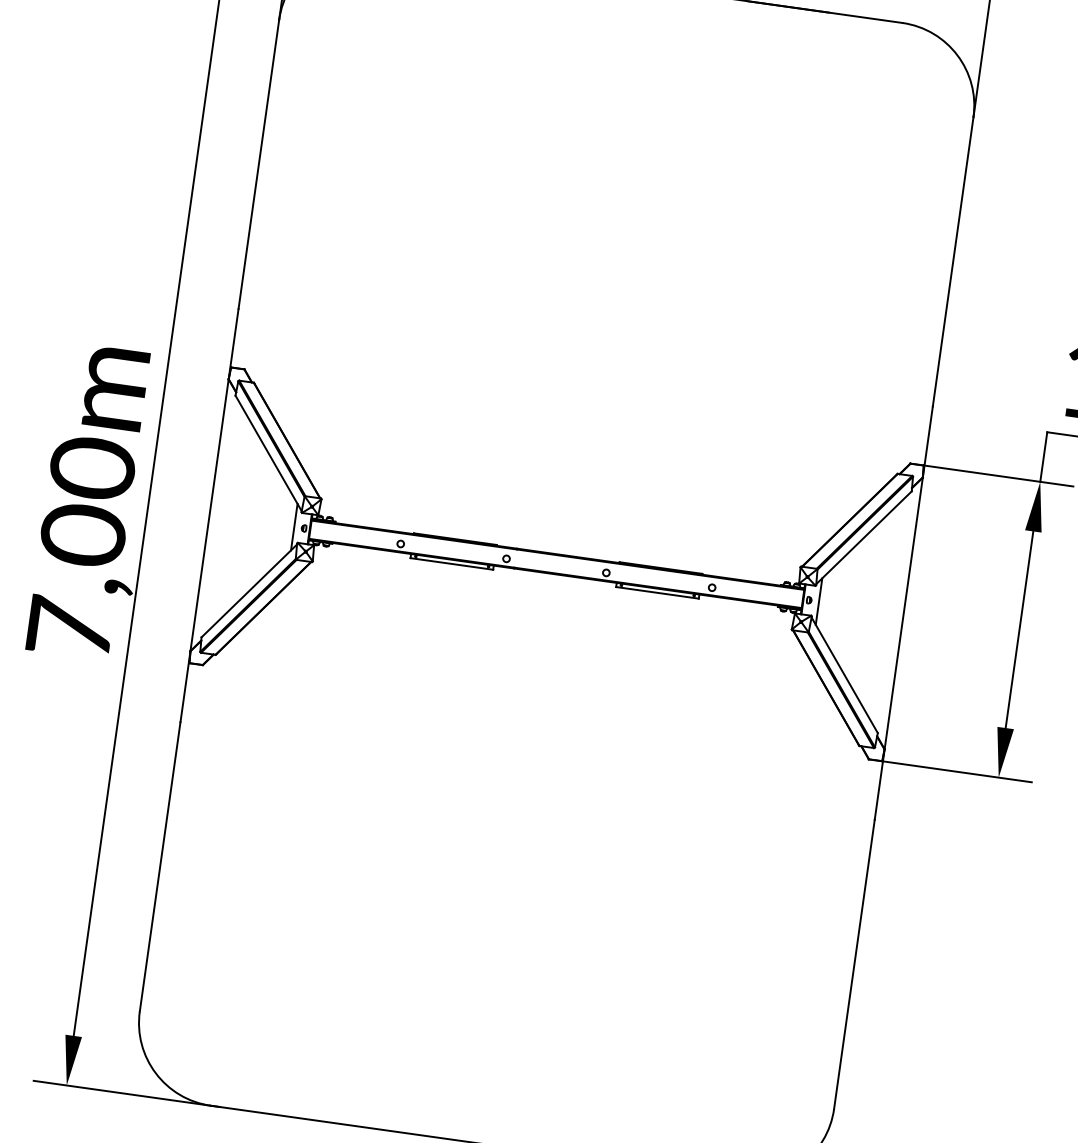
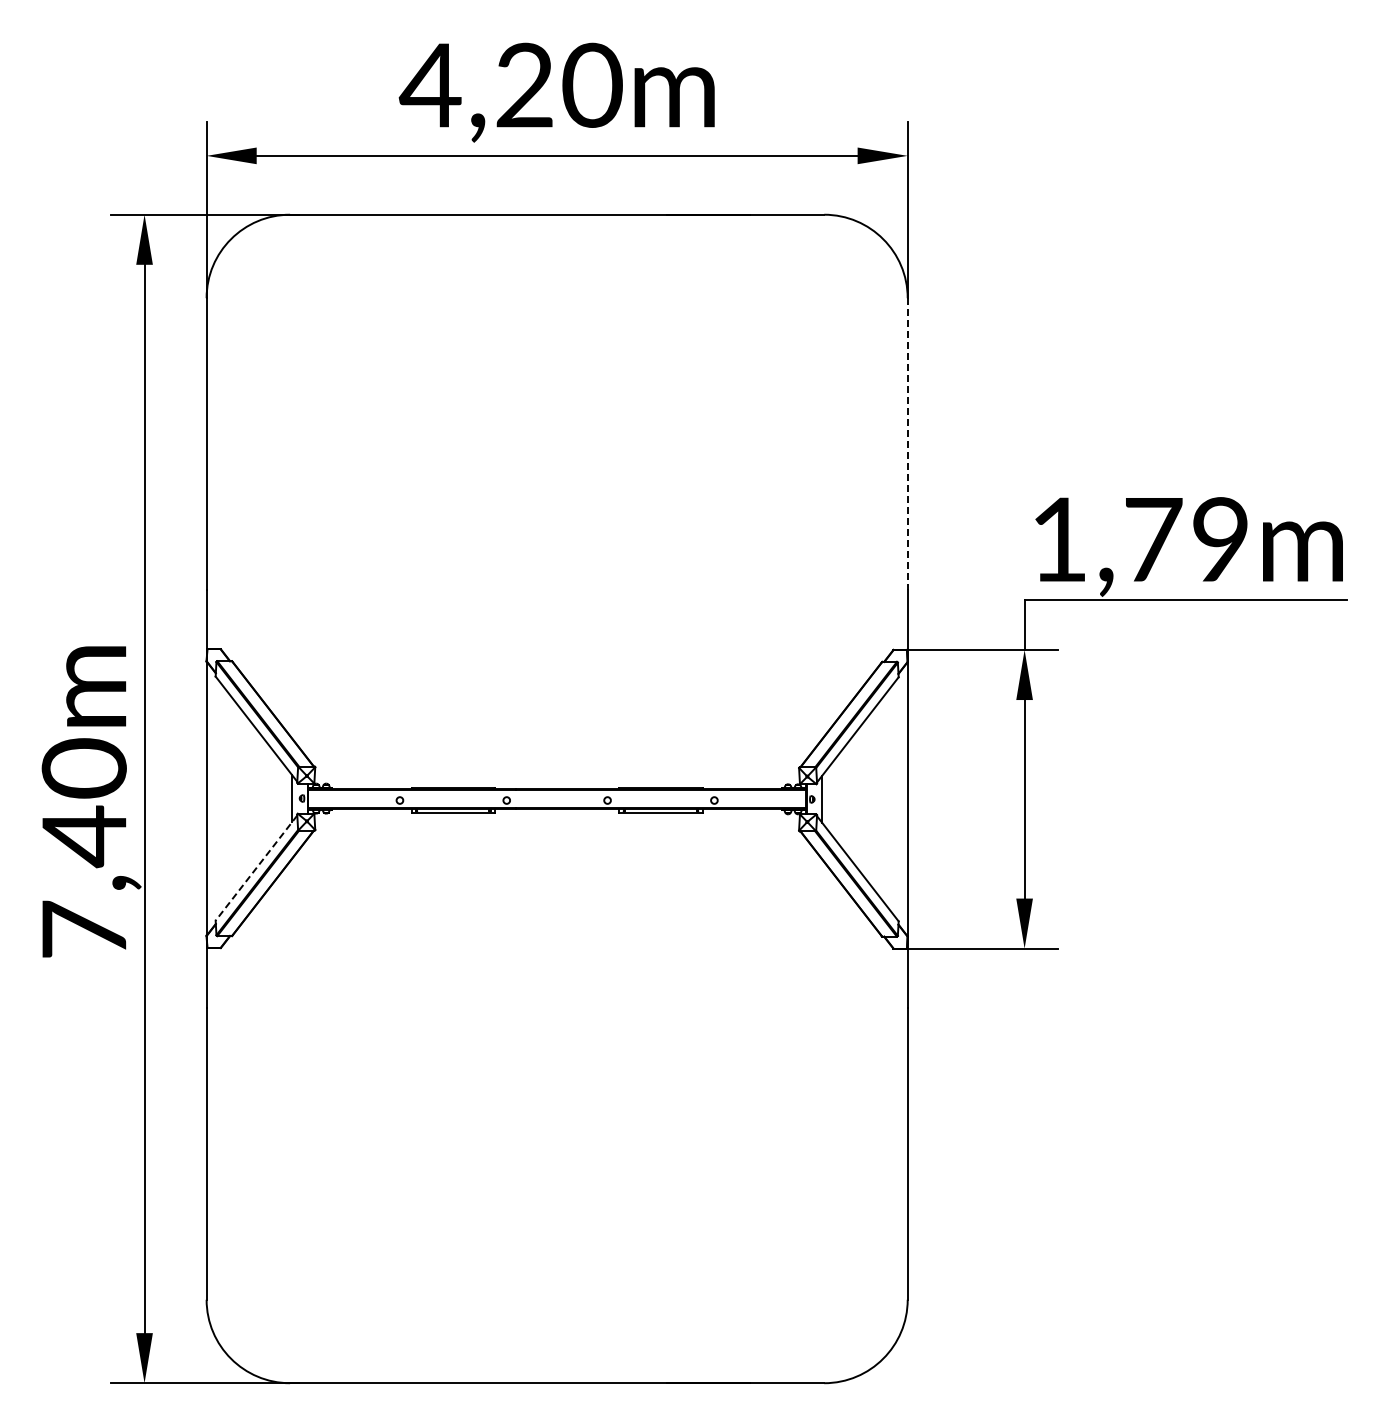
line: (952, 262) -> (907, 444), solid -> dashed
text: (82, 535) -> (83, 836), 7,00m -> 7,40m
line: (249, 591) -> (256, 868), solid -> dashed

